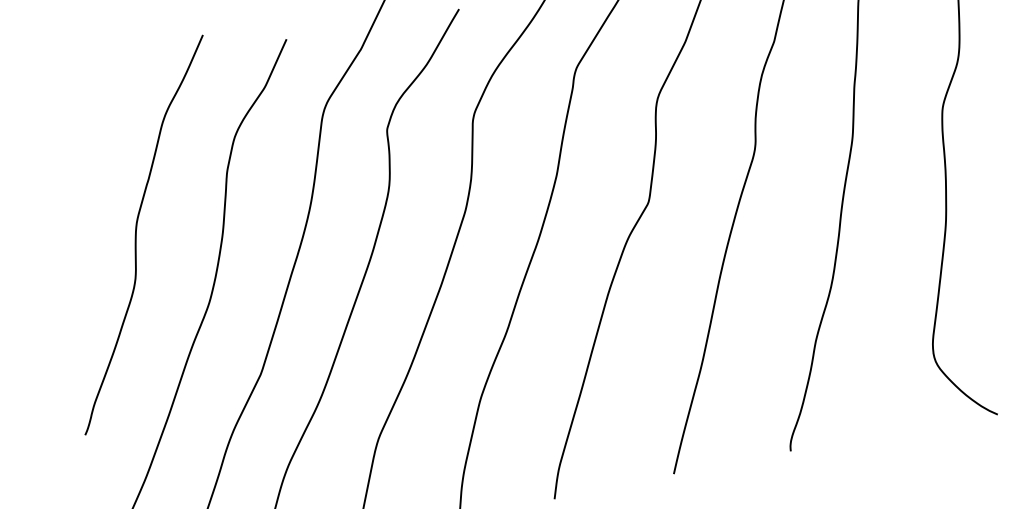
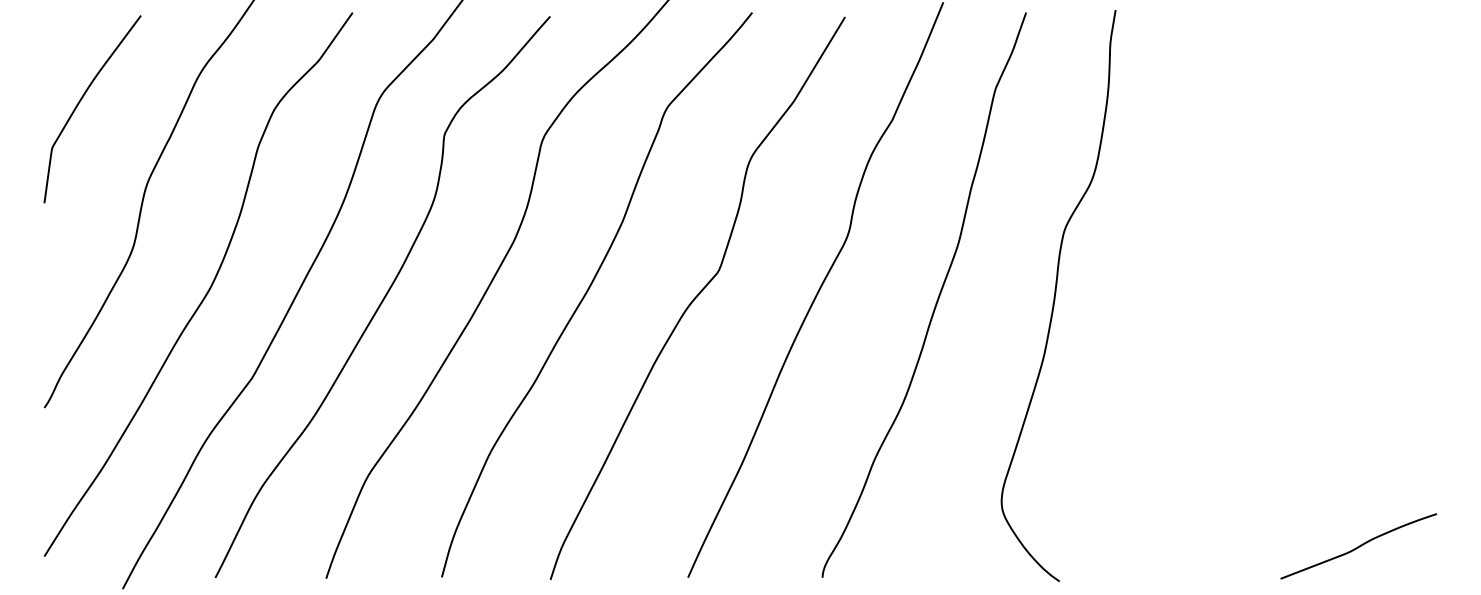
curve: (64, 163) -> (80, 102), added

